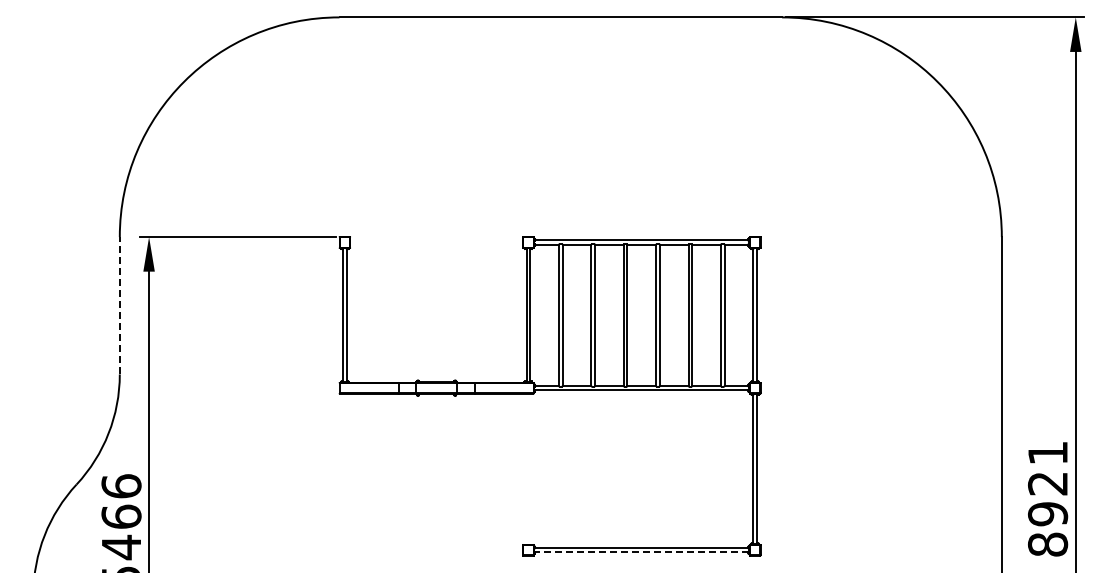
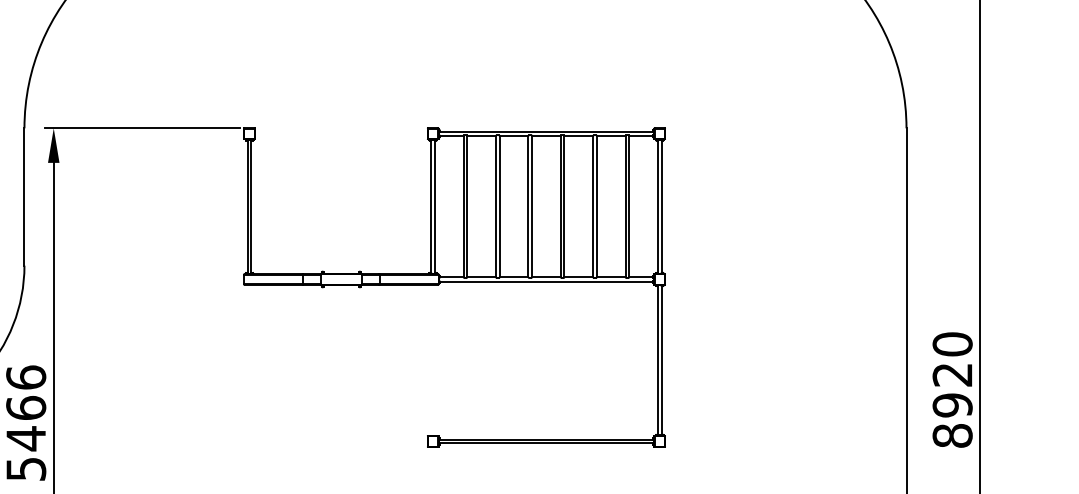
line: (119, 305) -> (24, 196), dashed -> solid
text: (1048, 453) -> (953, 344), 8921 -> 8920
line: (641, 552) -> (546, 443), dashed -> solid

